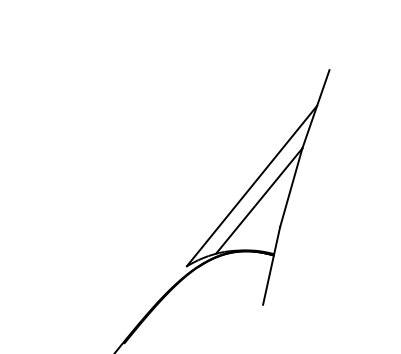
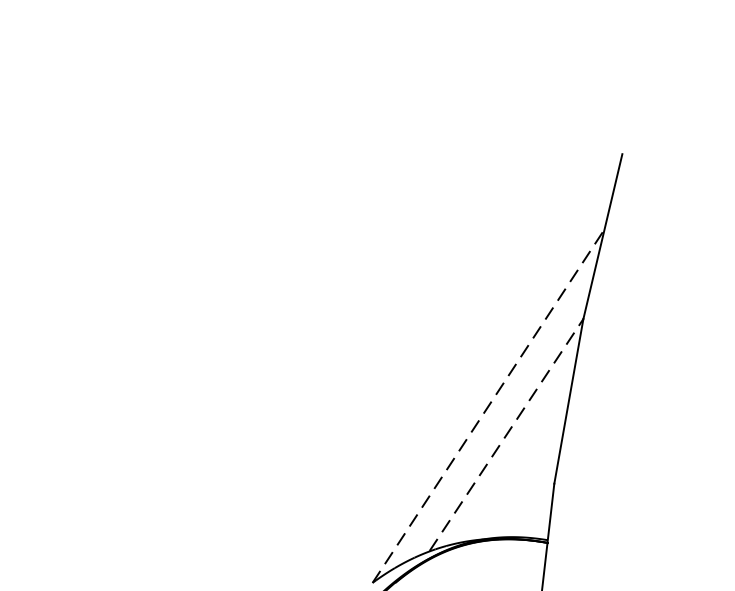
line: (252, 185) -> (489, 404), solid -> dashed
line: (259, 200) -> (506, 433), solid -> dashed

